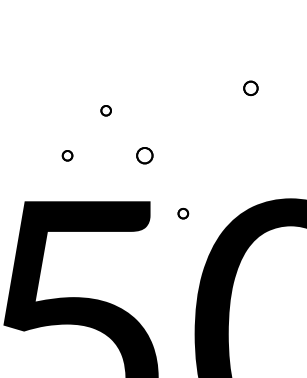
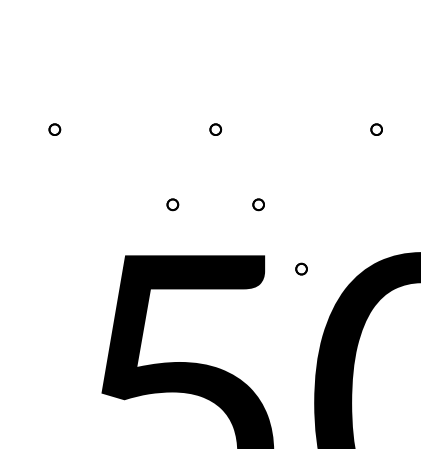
part: (250, 88) -> (376, 129), size x0.71
part: (105, 110) -> (215, 129), moved
part: (144, 155) -> (258, 204), size x0.62

